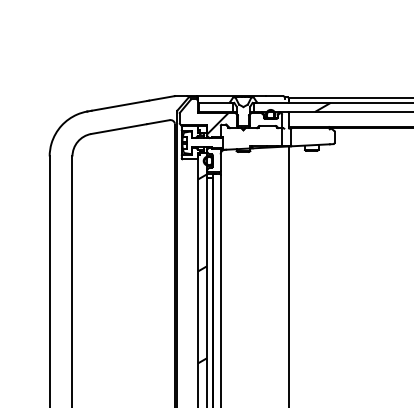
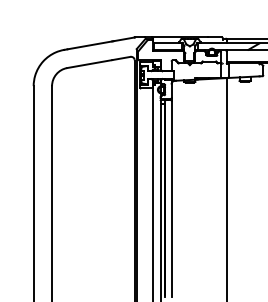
hatch: (217, 123) -> (168, 59), removed
hatch: (201, 268) -> (156, 176), removed

